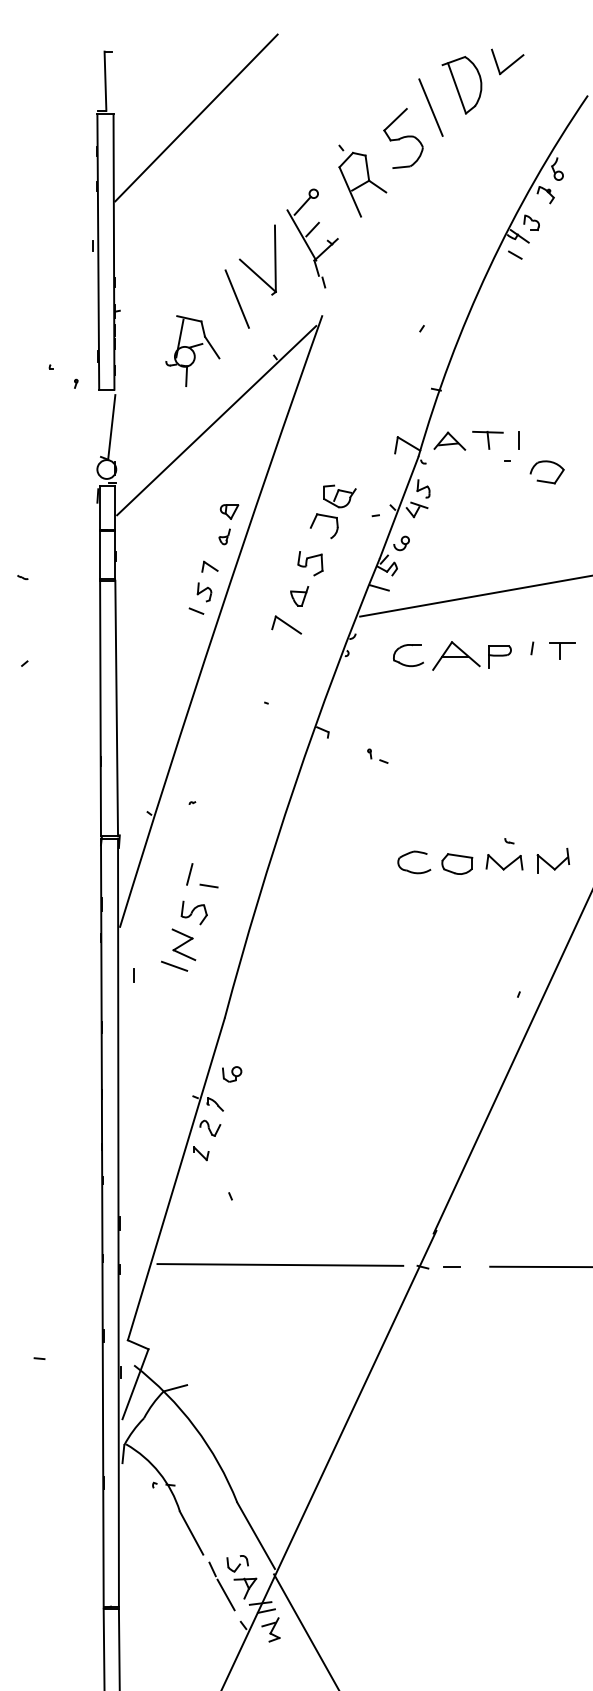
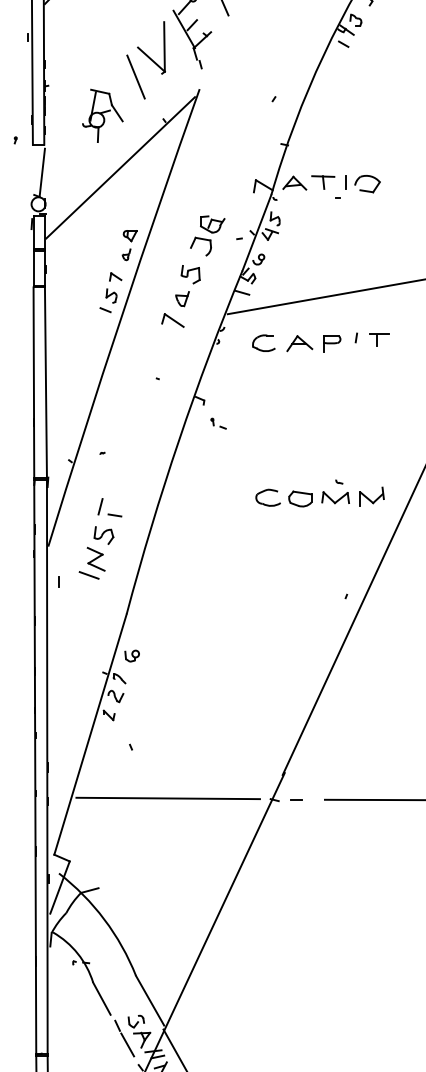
part: (544, 480) -> (365, 190), moved
part: (456, 655) -> (299, 343), size x0.71
part: (377, 755) -> (218, 423), moved

